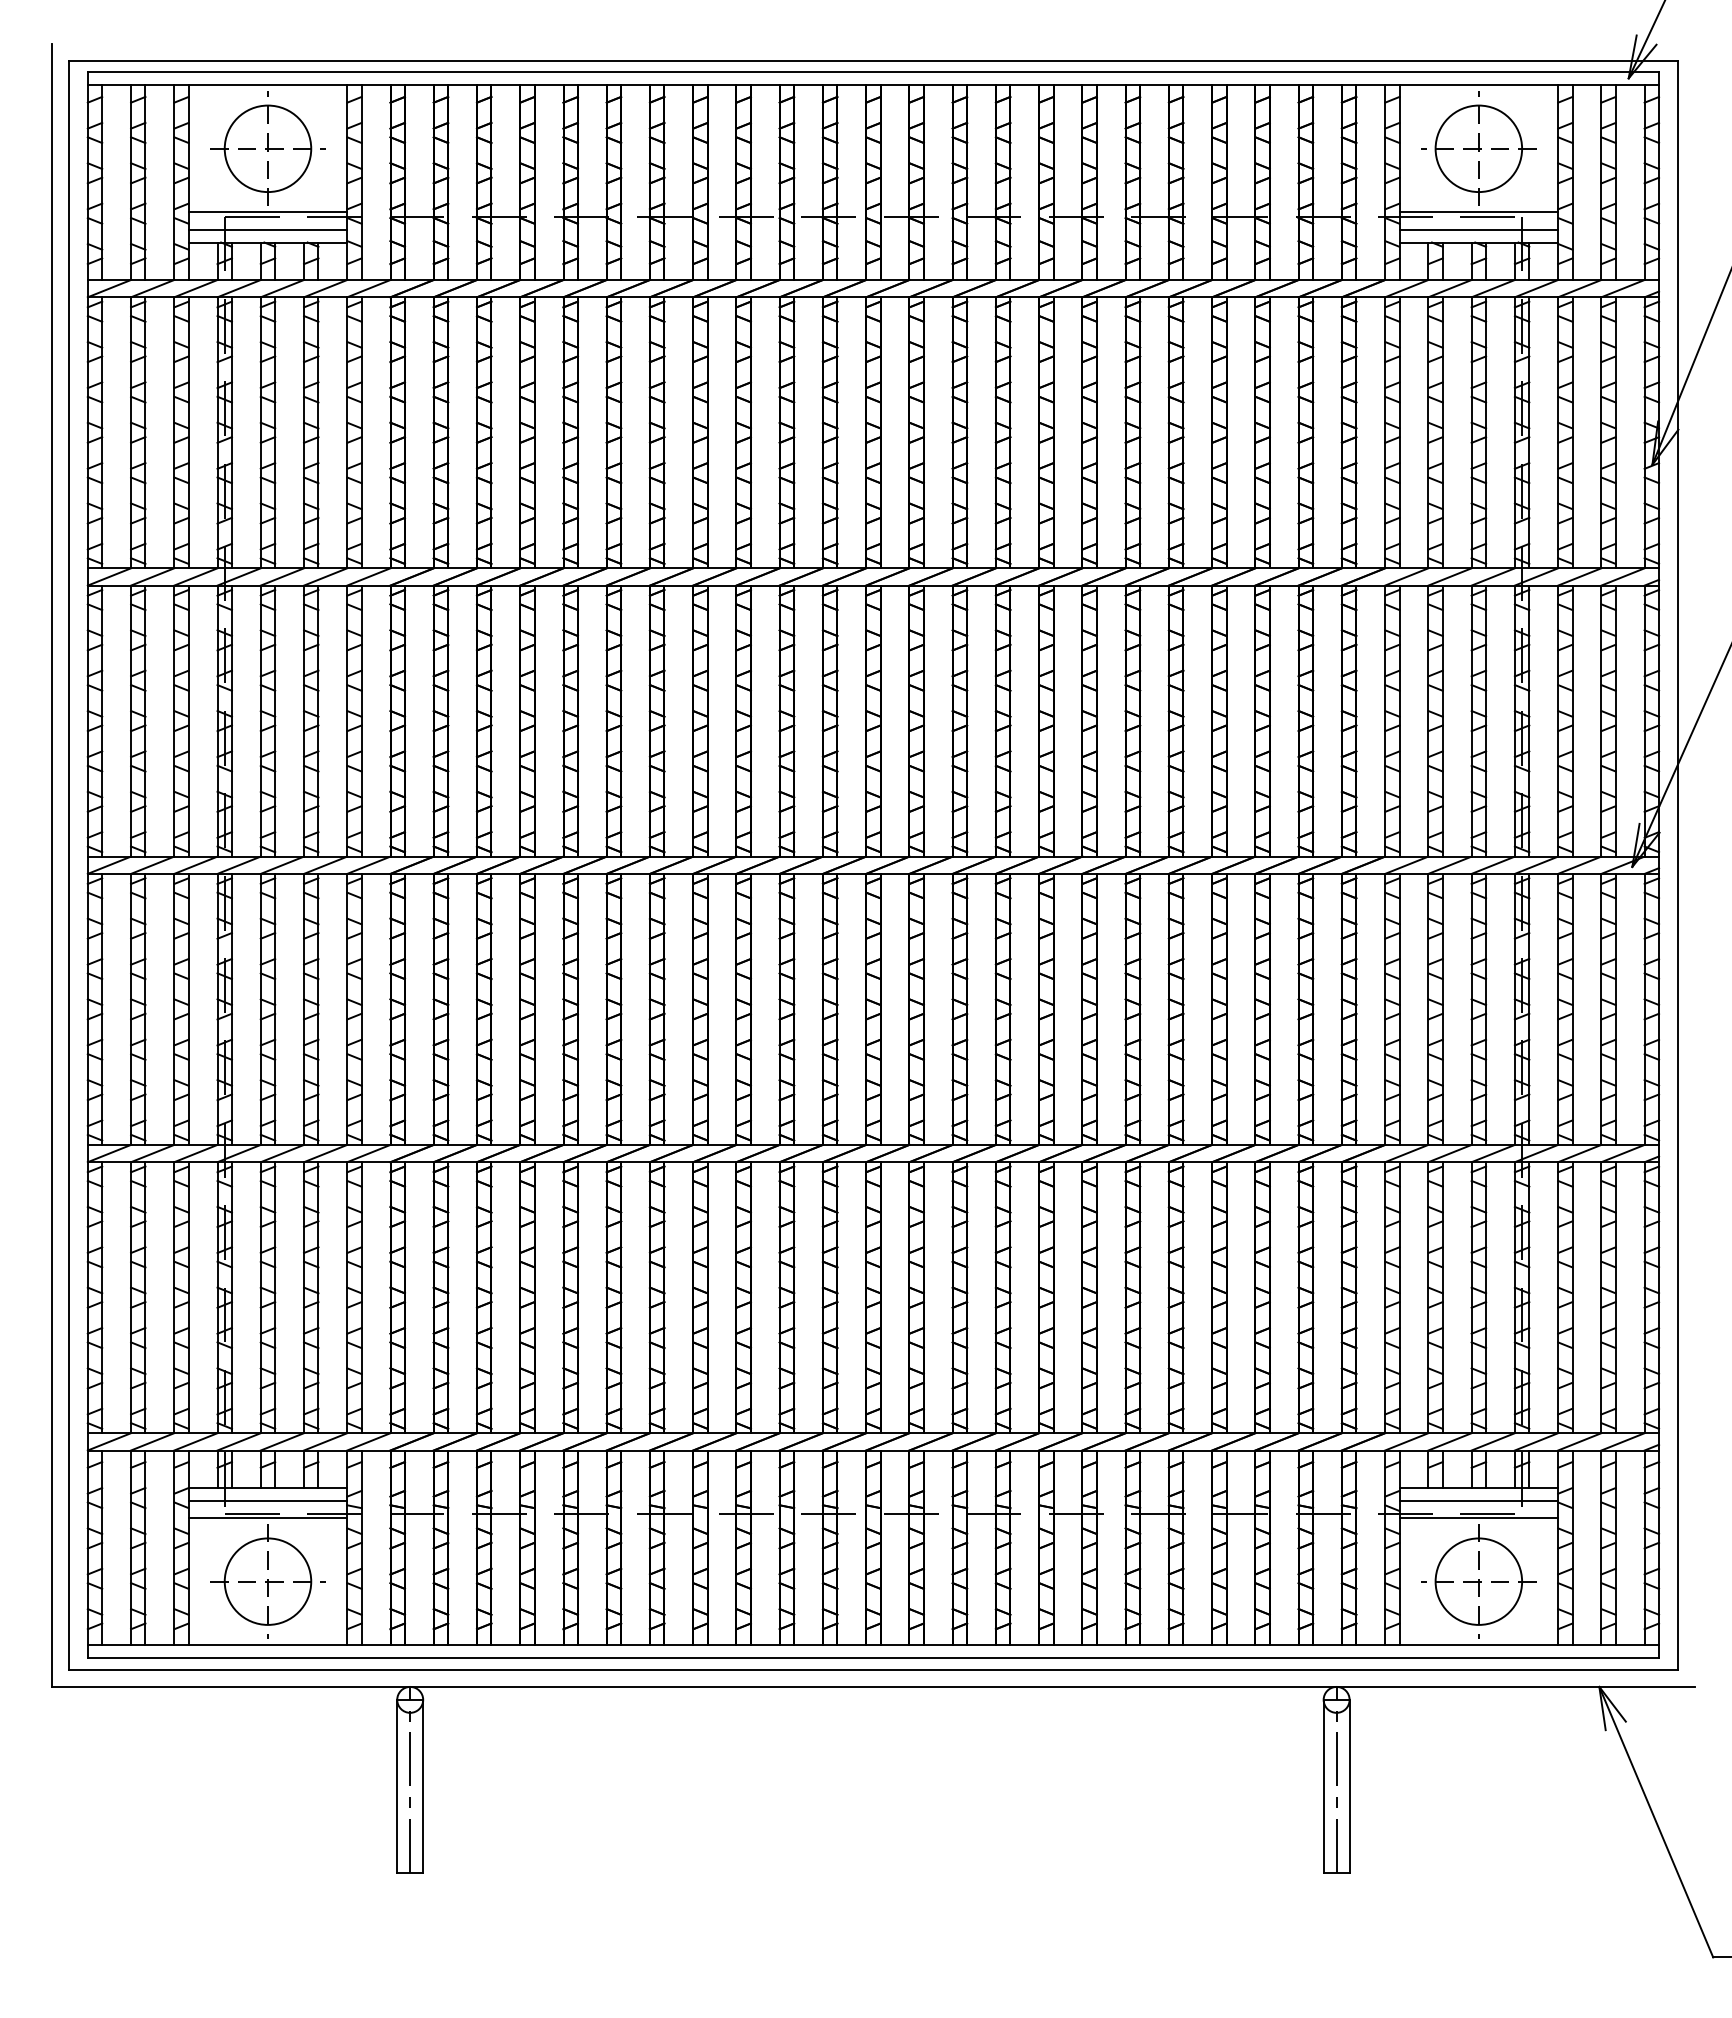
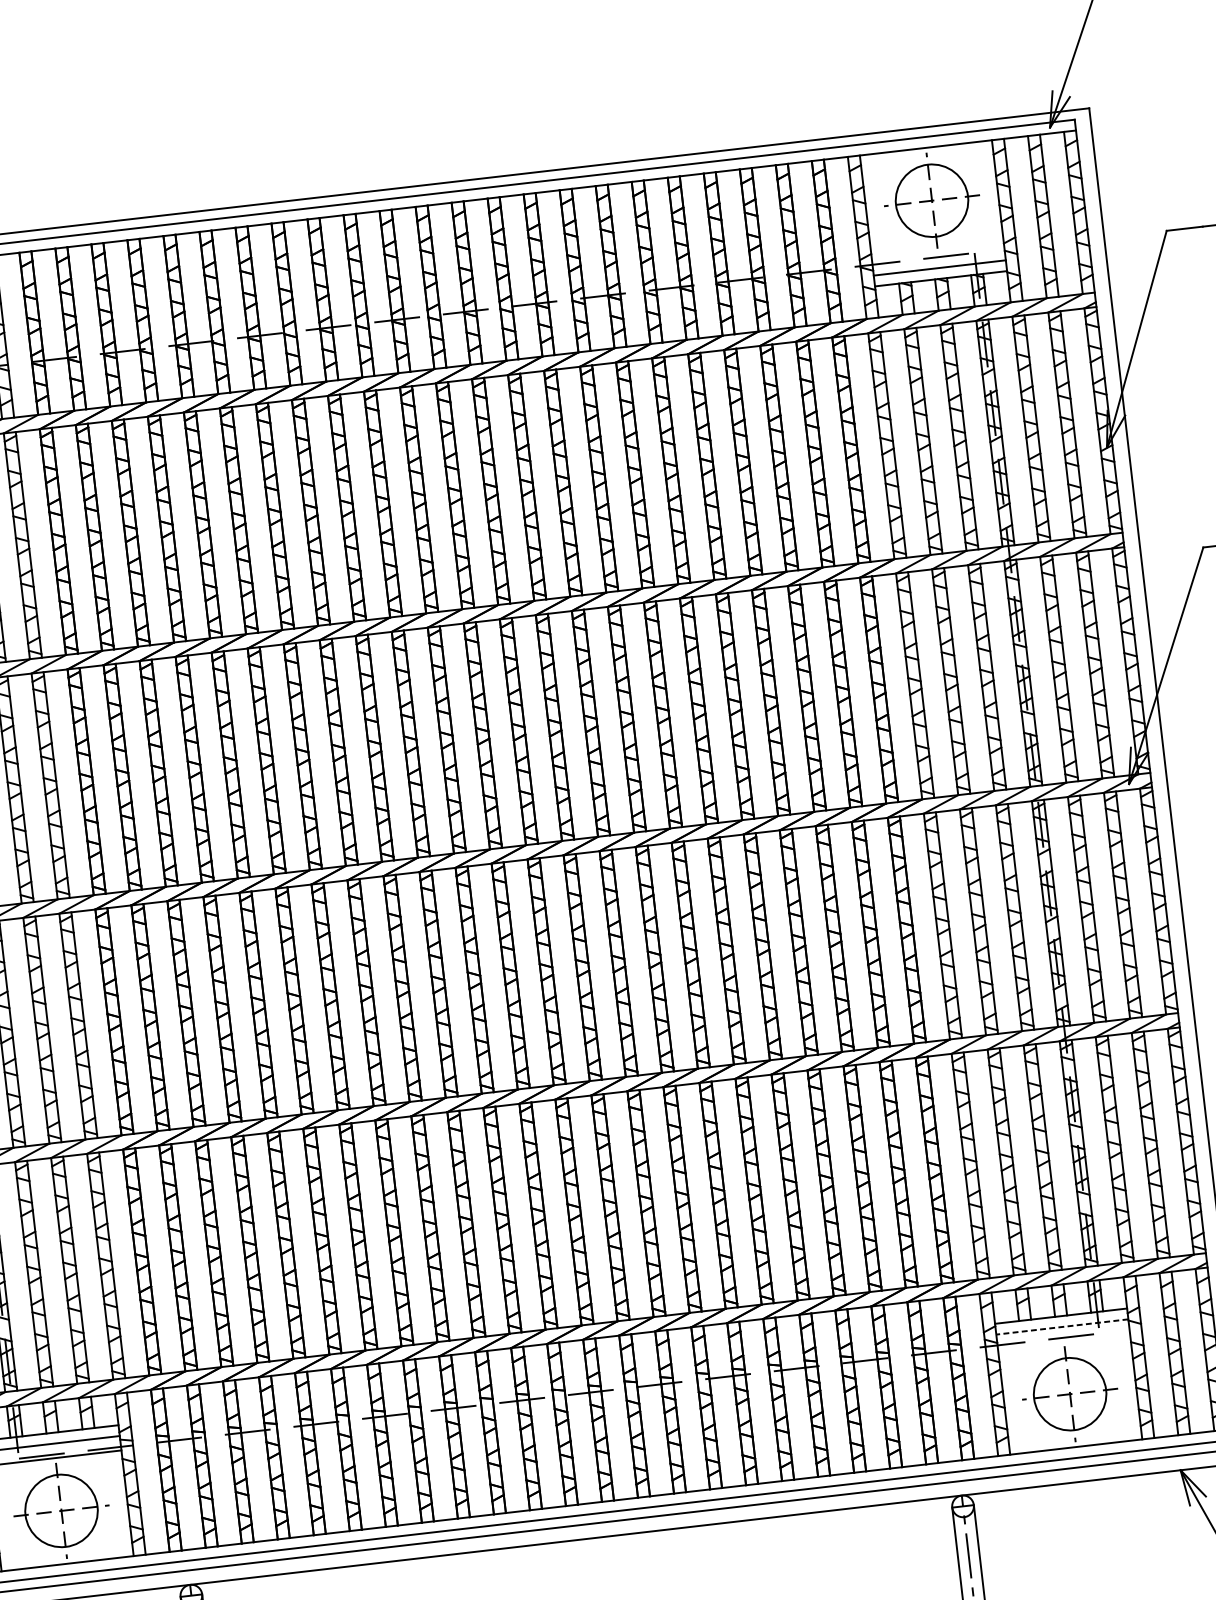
line: (1478, 212) -> (937, 253), removed
line: (1478, 1500) -> (1062, 1326), solid -> dashed
line: (1478, 1518) -> (1063, 1341), removed

